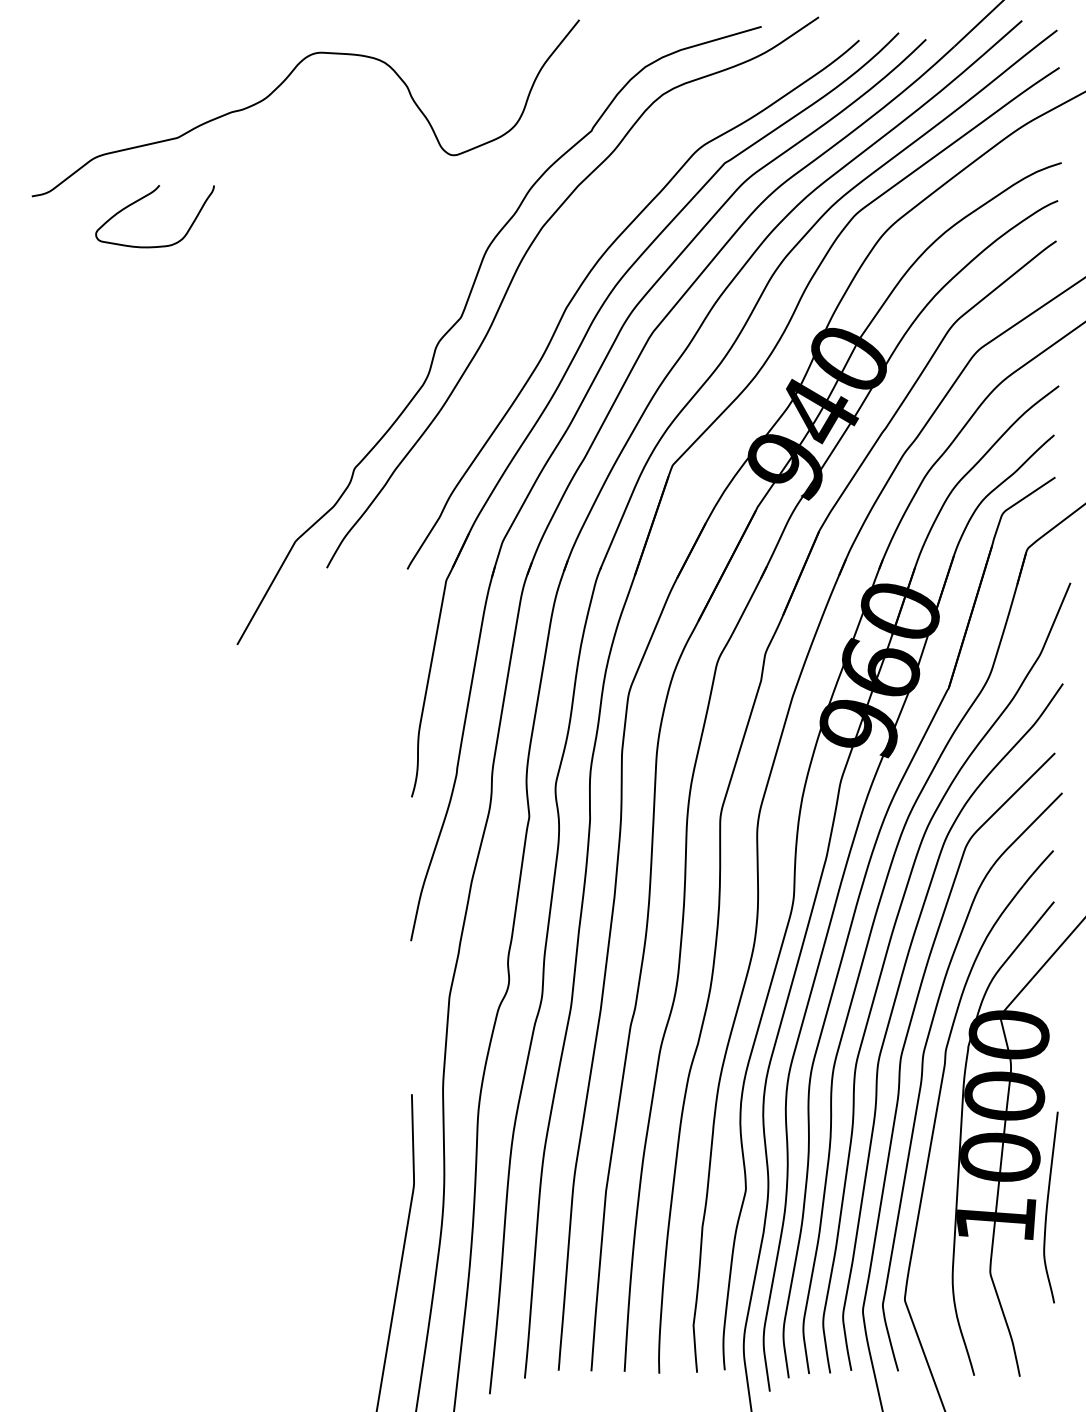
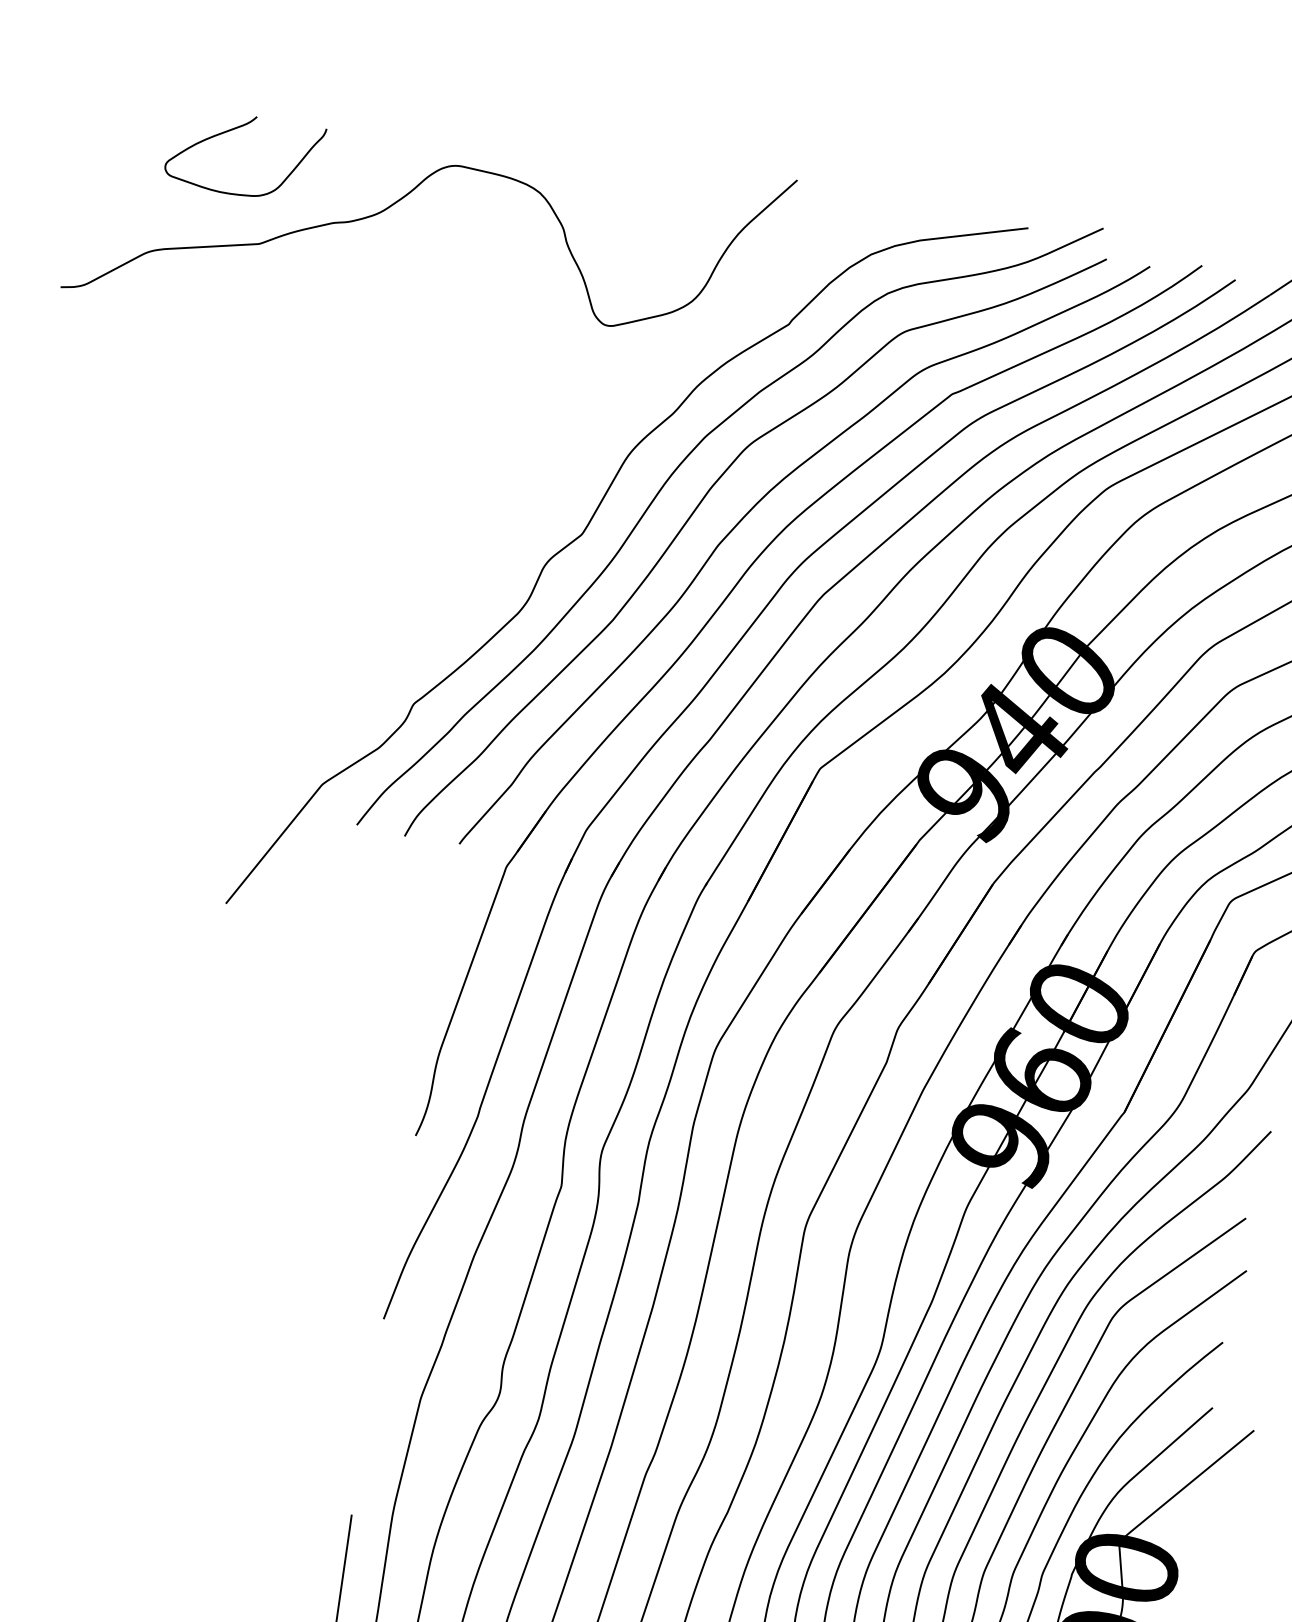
curve: (142, 199) -> (232, 131), moved
curve: (545, 284) -> (696, 510), added

